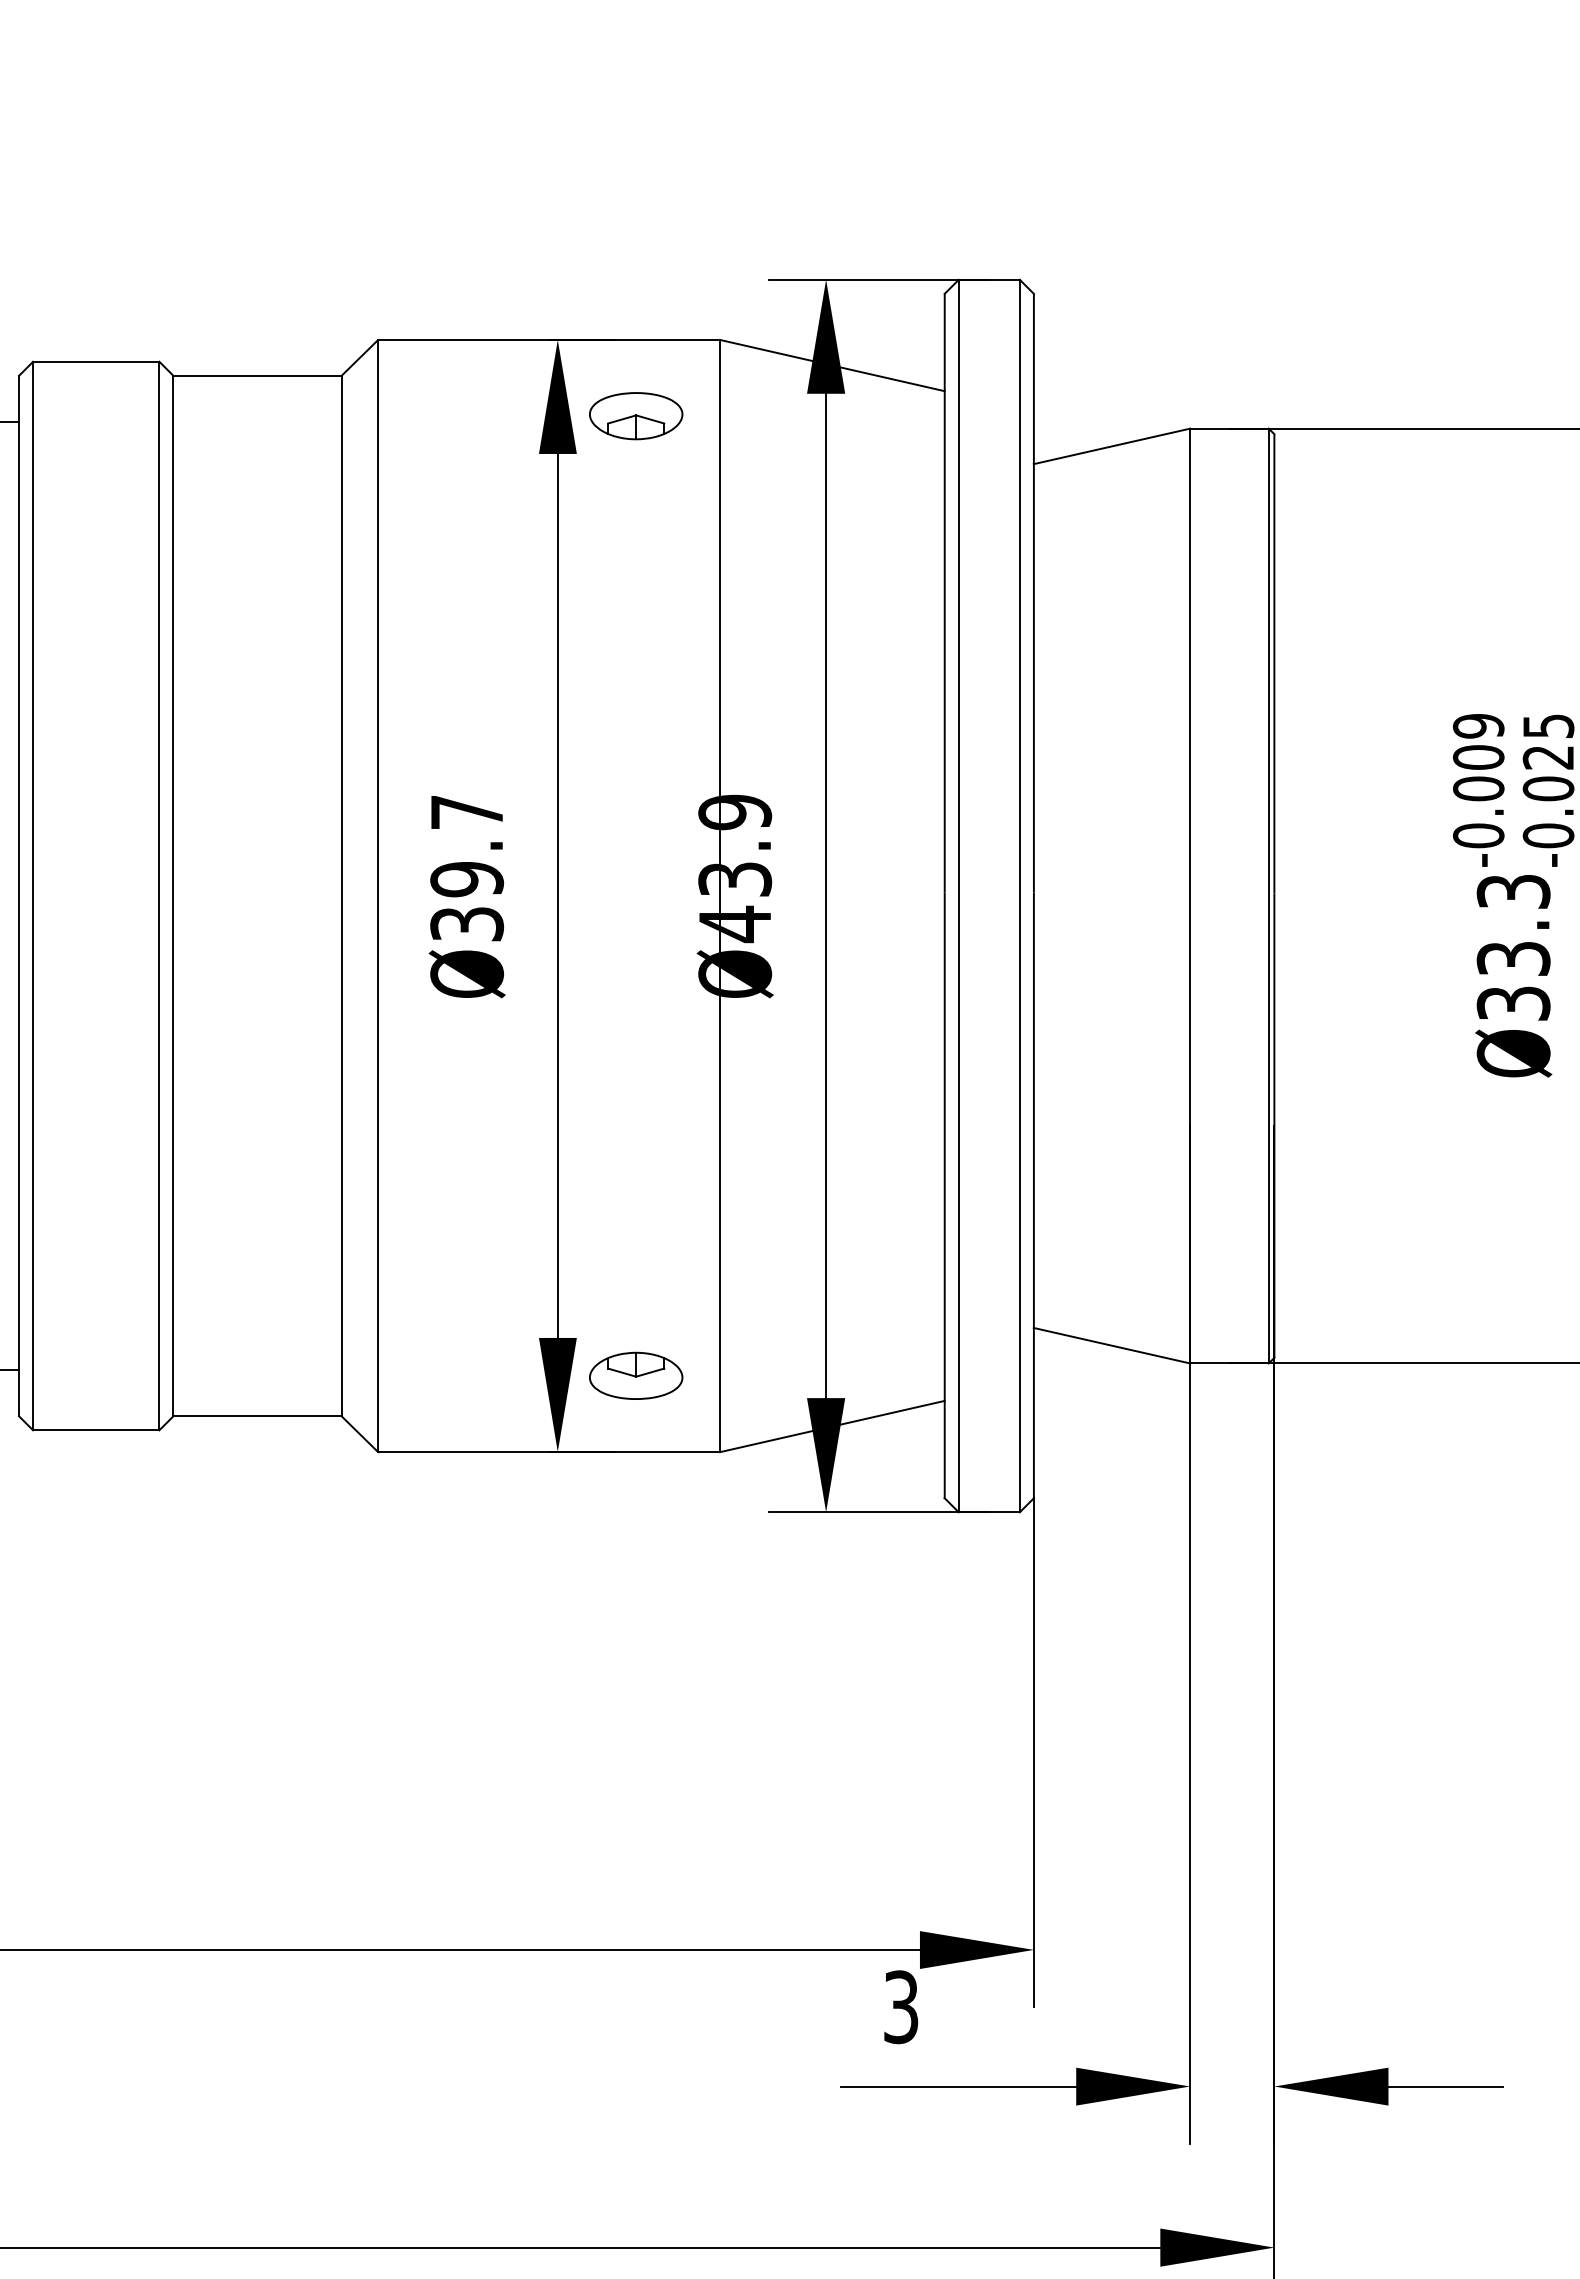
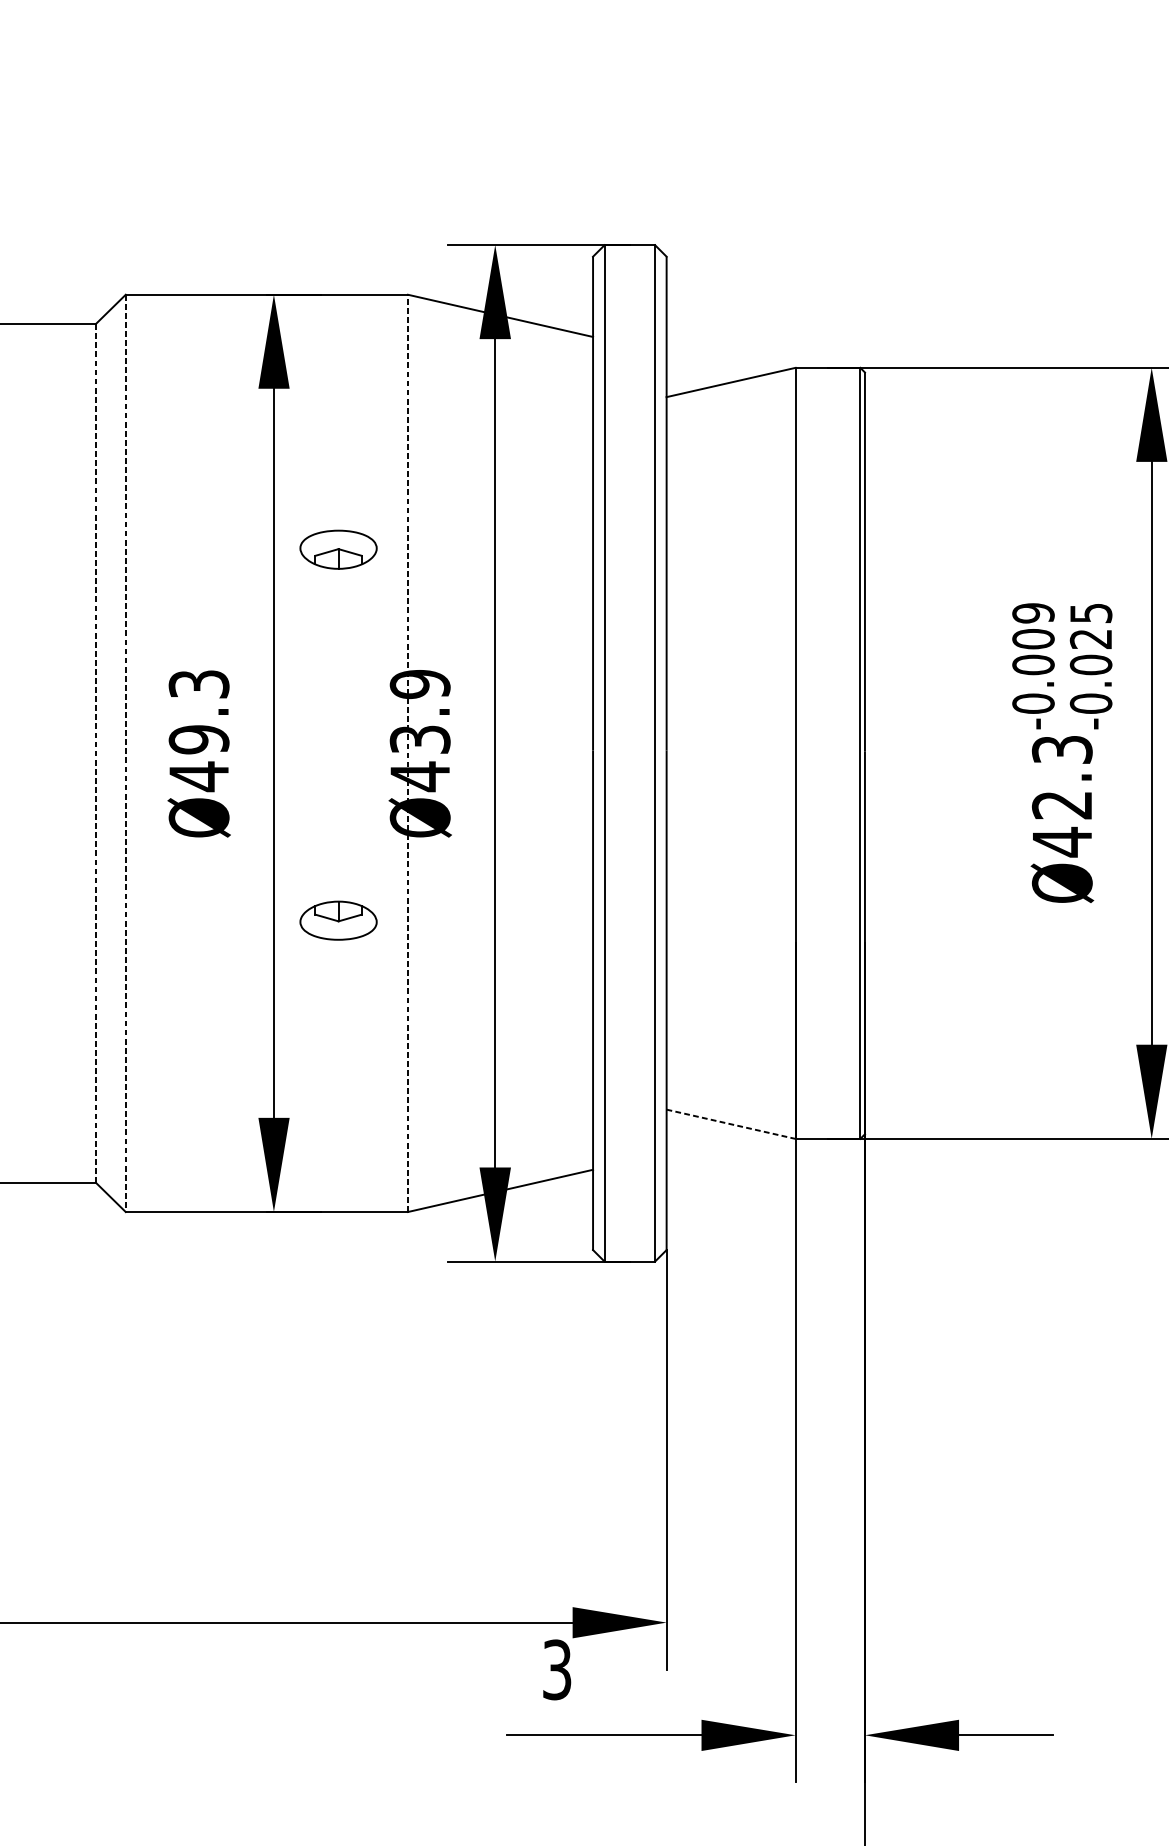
part: (636, 416) -> (338, 550), moved
text: (467, 869) -> (199, 731), Ø39.7 -> Ø49.3
line: (720, 895) -> (408, 752), solid -> dashed
line: (341, 896) -> (95, 753), solid -> dashed
line: (378, 896) -> (126, 753), solid -> dashed
text: (1513, 982) -> (1062, 824), Ø33.3 -> Ø42.3
line: (1112, 1345) -> (731, 1124), solid -> dashed
part: (636, 1375) -> (338, 920), moved

